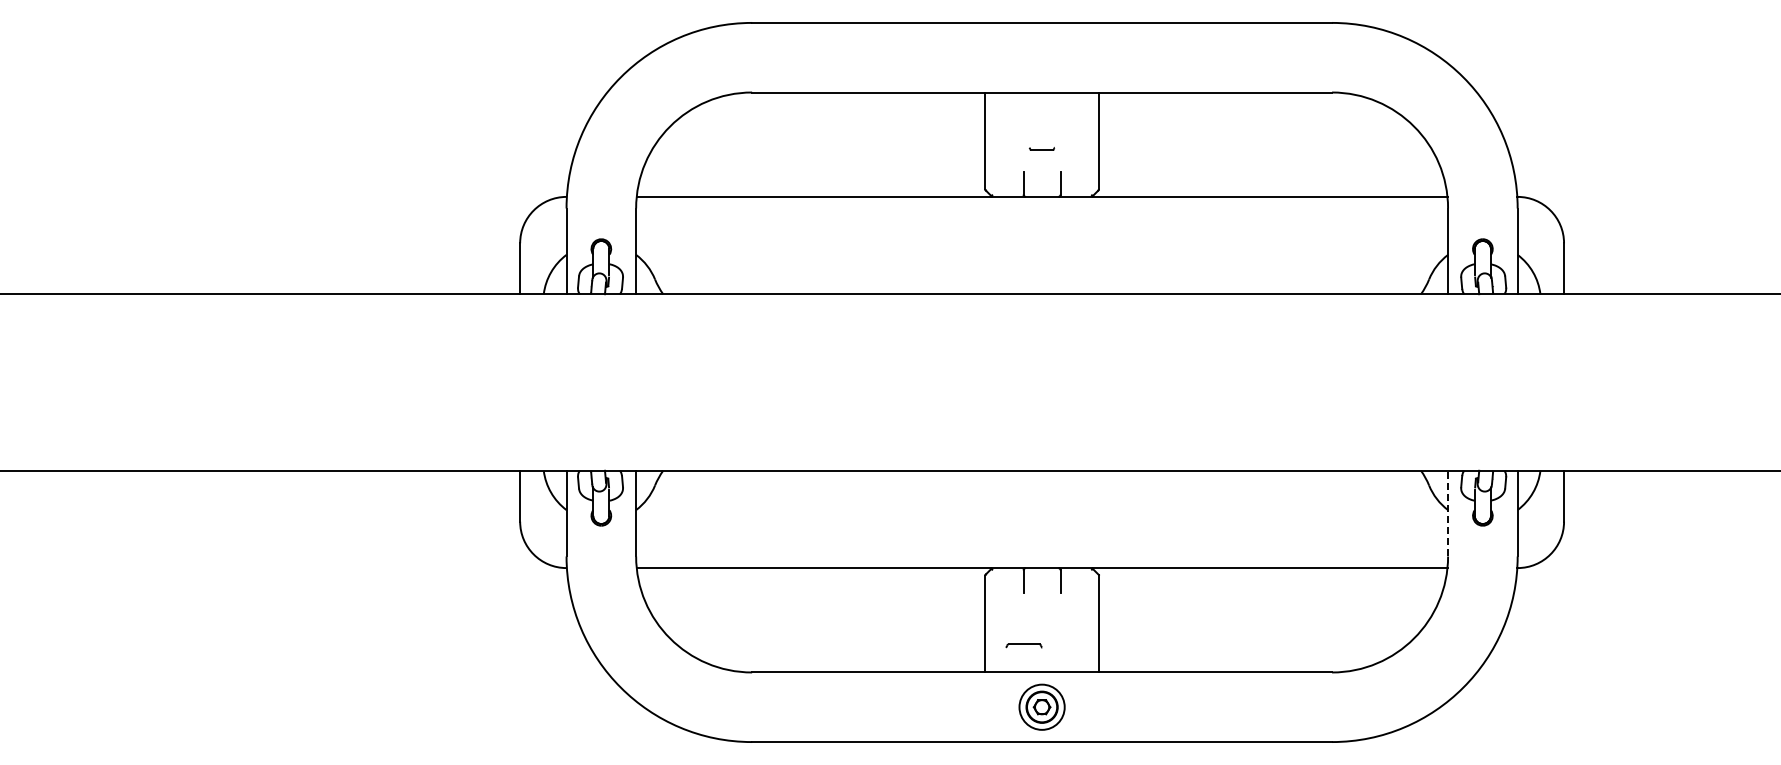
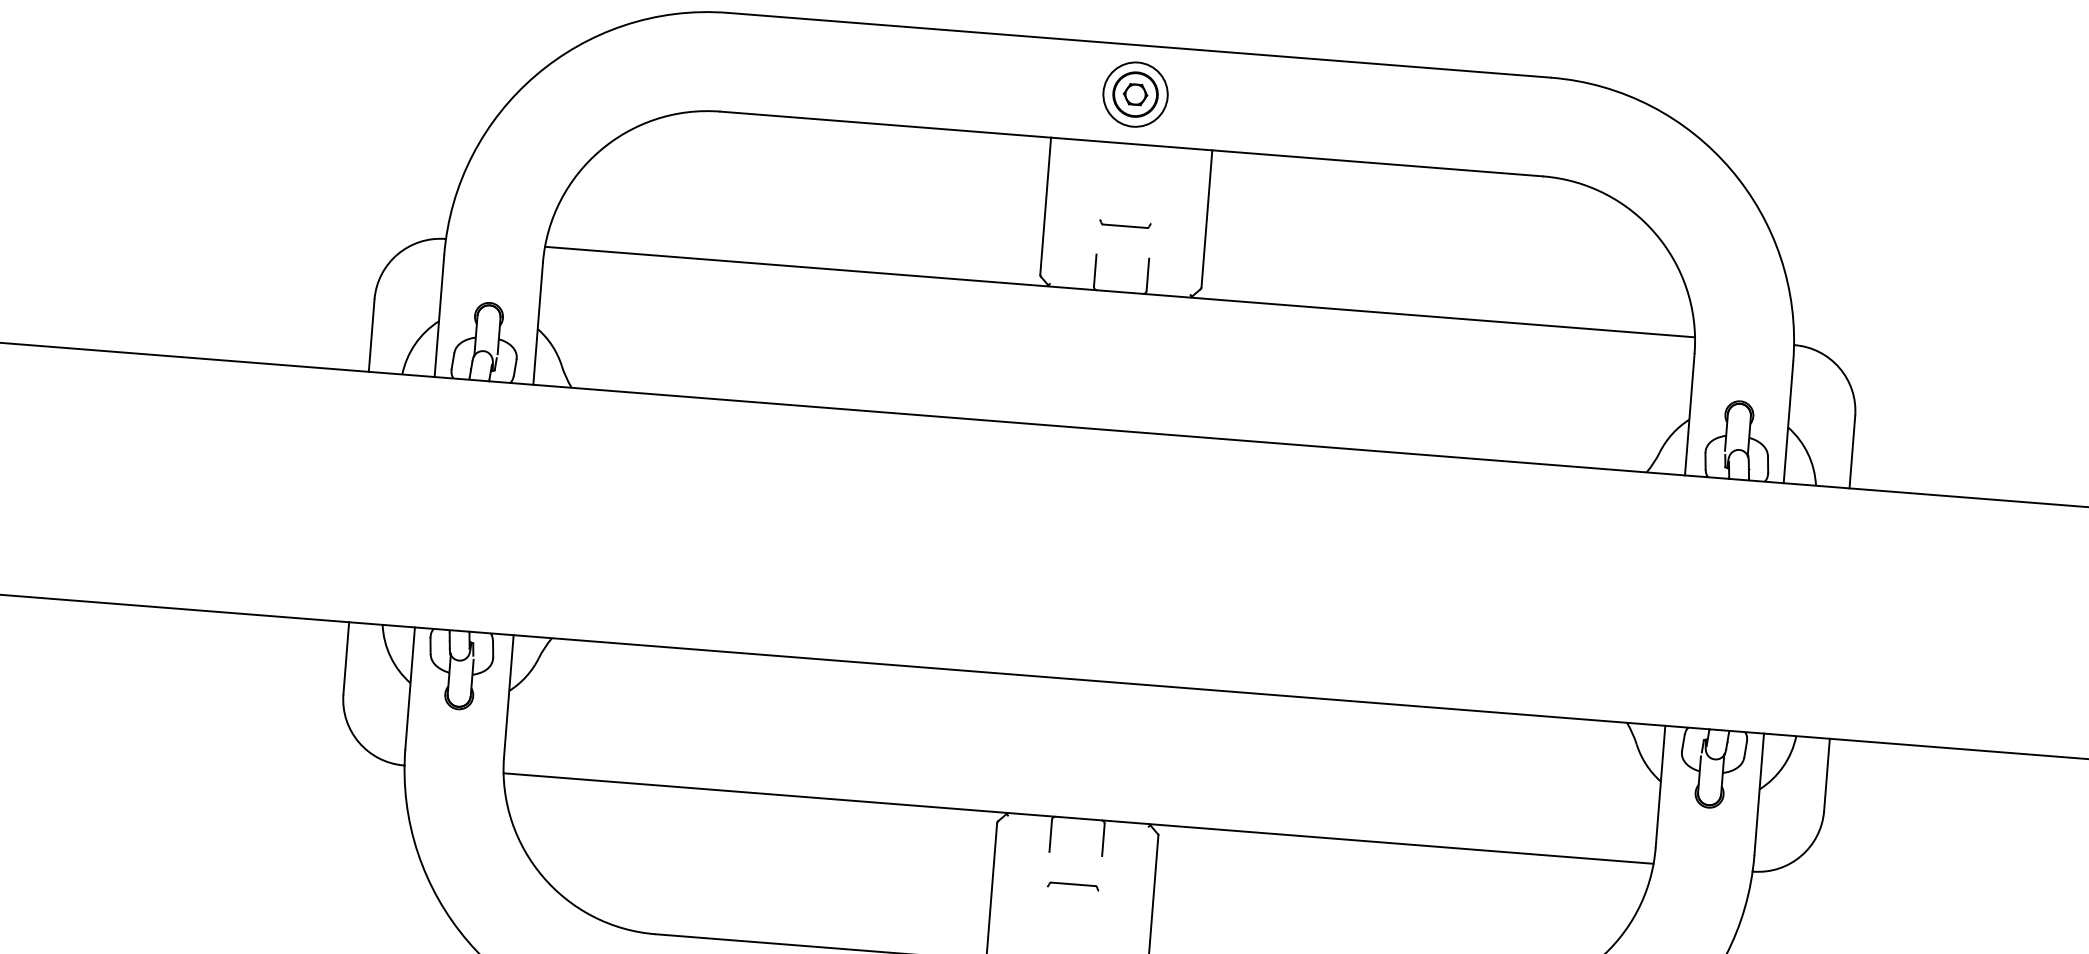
part: (1041, 57) -> (1134, 94), added
part: (1041, 148) -> (1124, 223), size x1.43
line: (1448, 513) -> (1661, 786), dashed -> solid
part: (1023, 645) -> (1072, 885), moved

